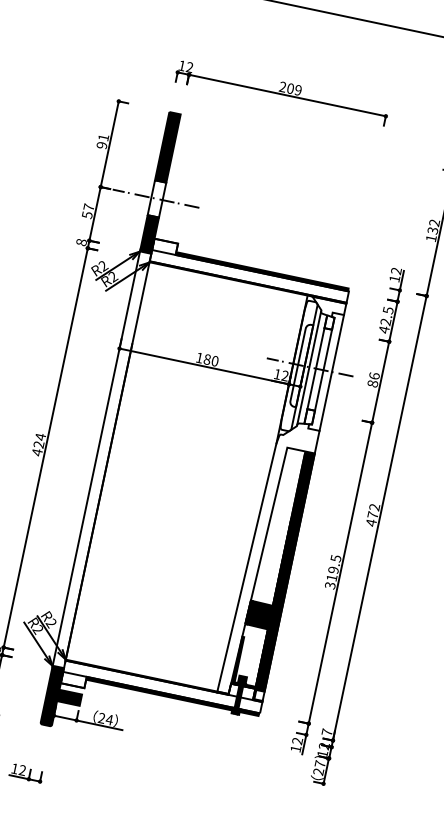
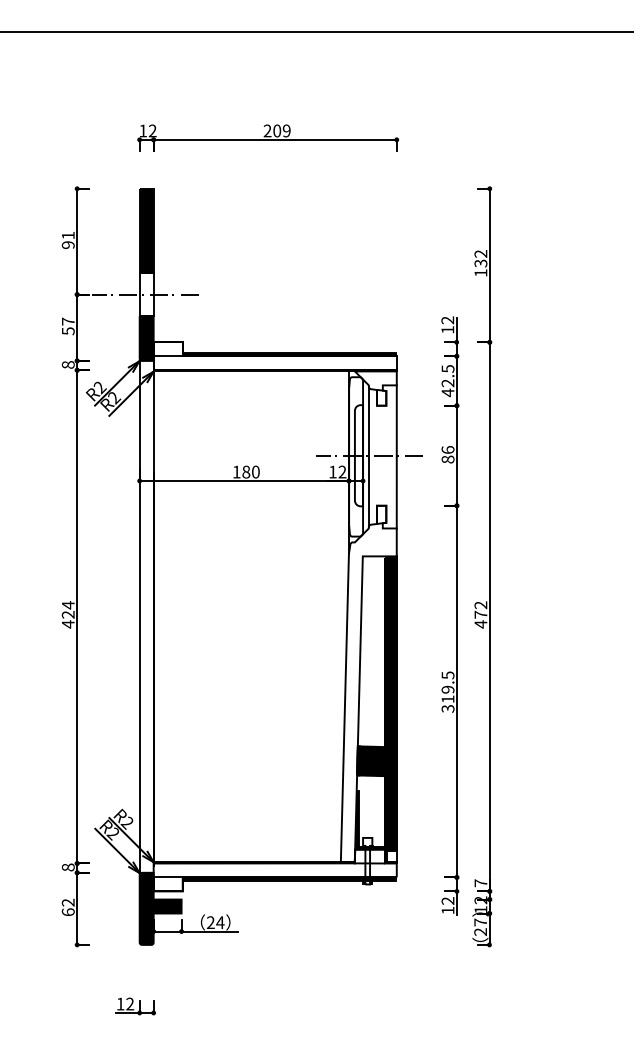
line: (316, 368) -> (377, 455), removed
line: (323, 370) -> (386, 455), removed
fill: (239, 694) -> (367, 860), removed

